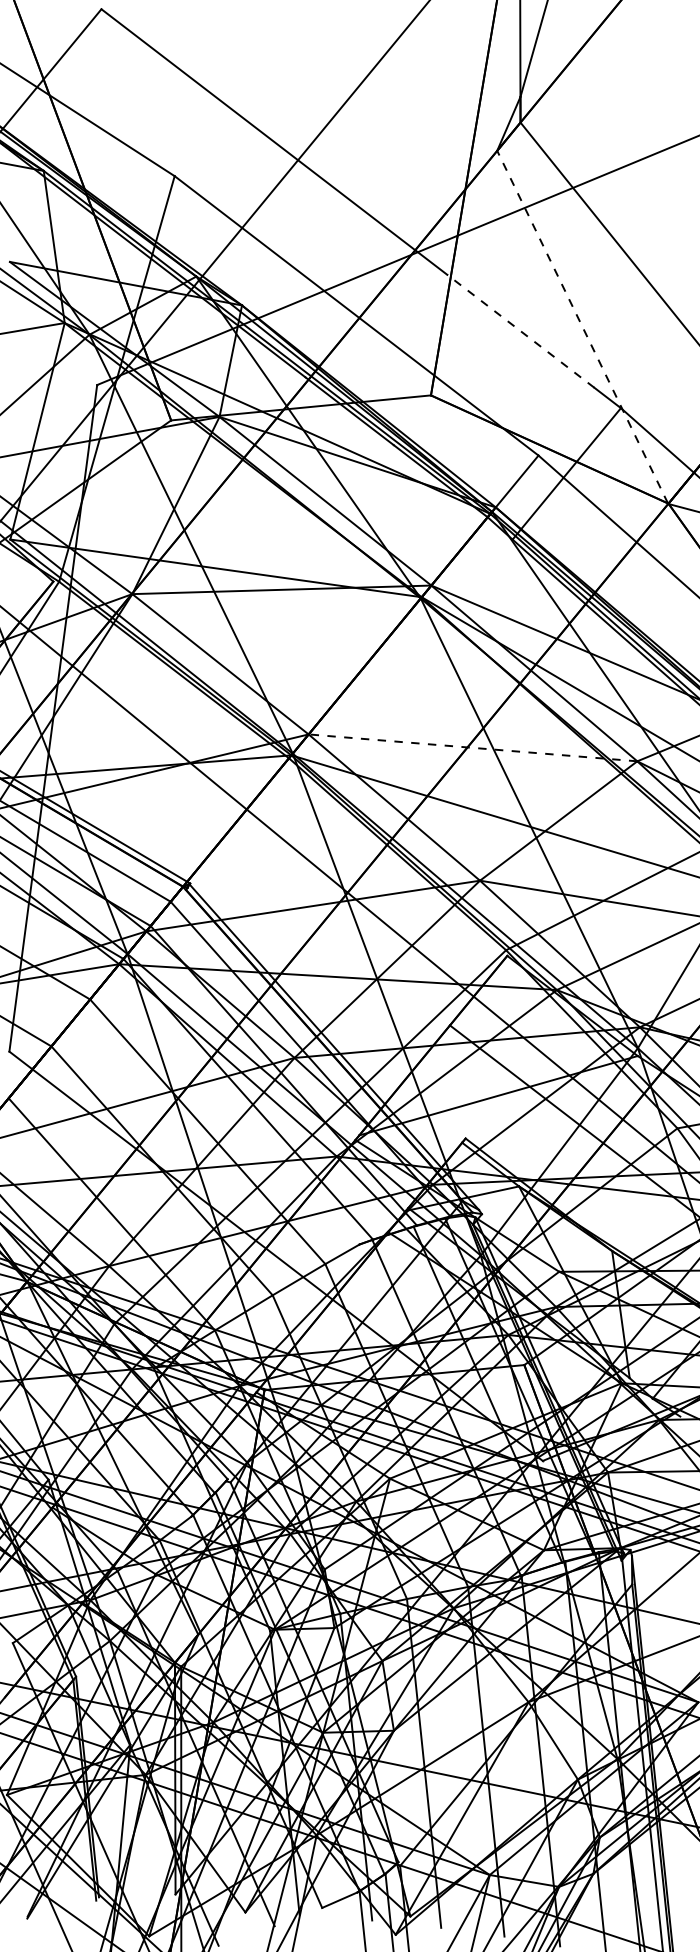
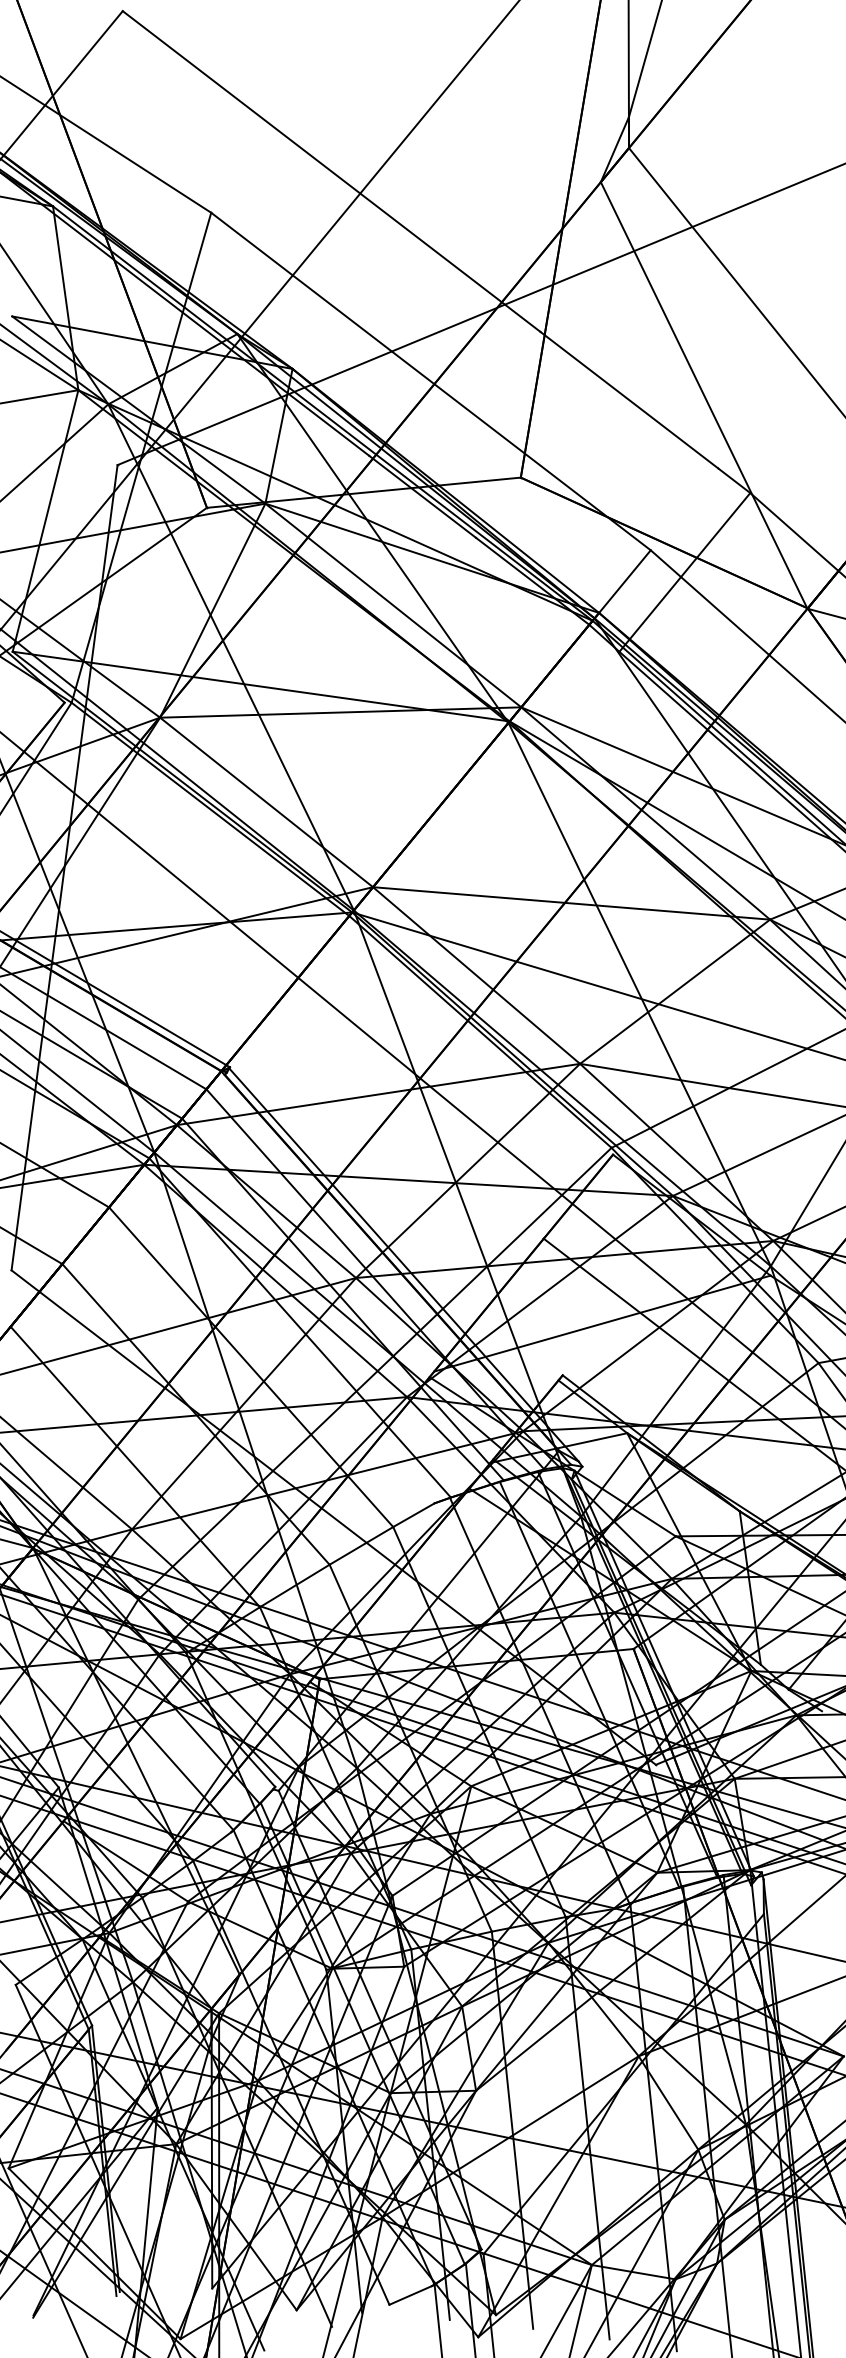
line: (583, 327) -> (704, 395), dashed -> solid
line: (520, 330) -> (629, 399), dashed -> solid
line: (472, 747) -> (571, 903), dashed -> solid

